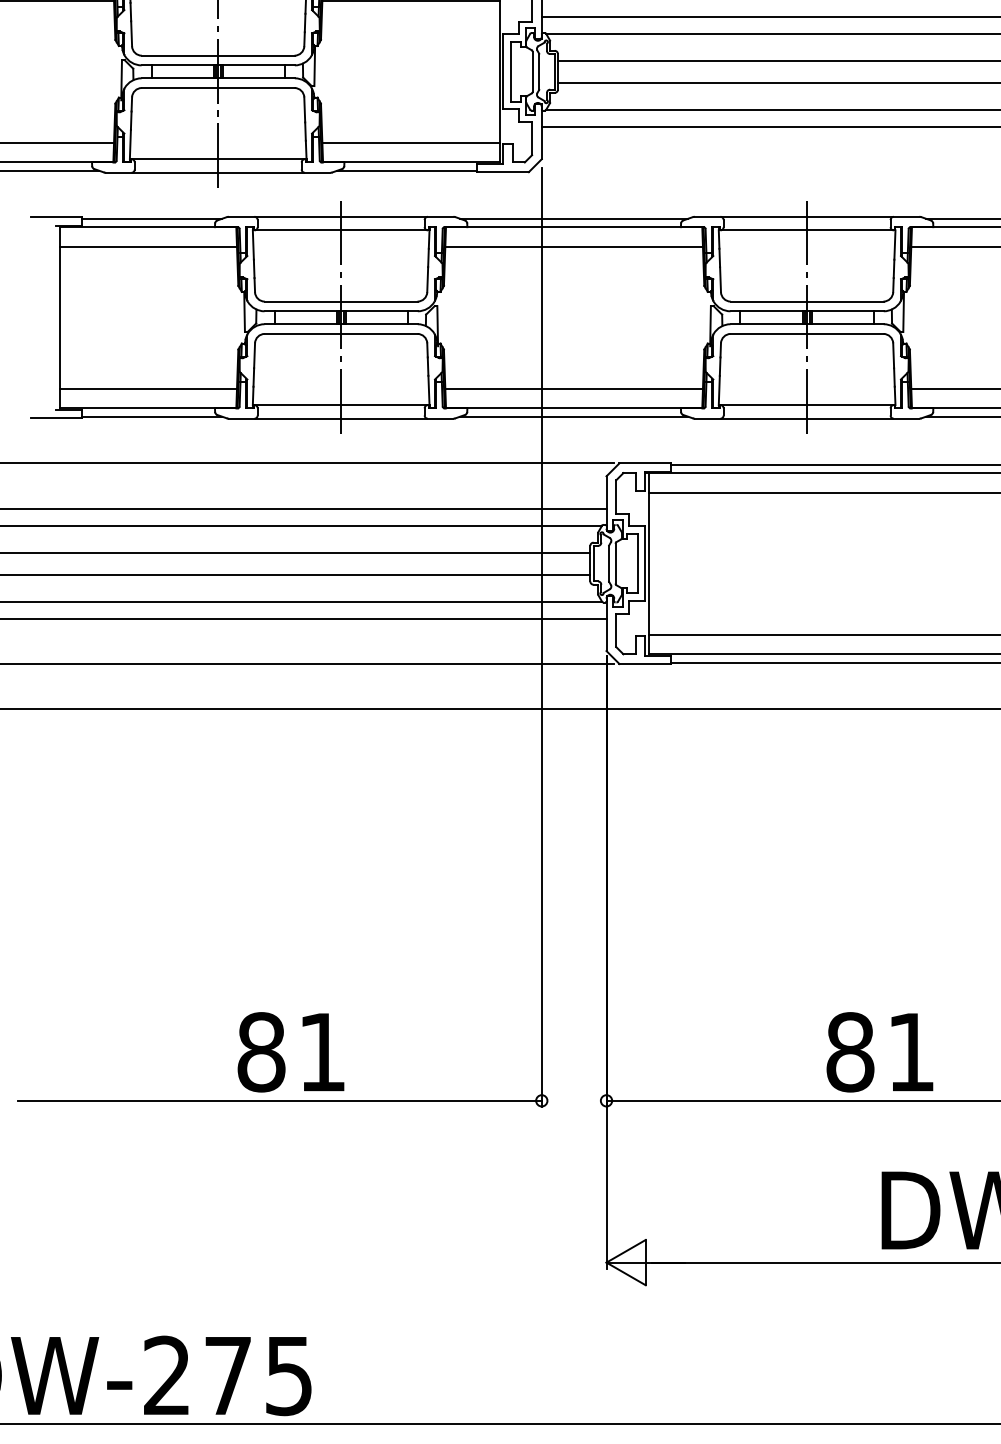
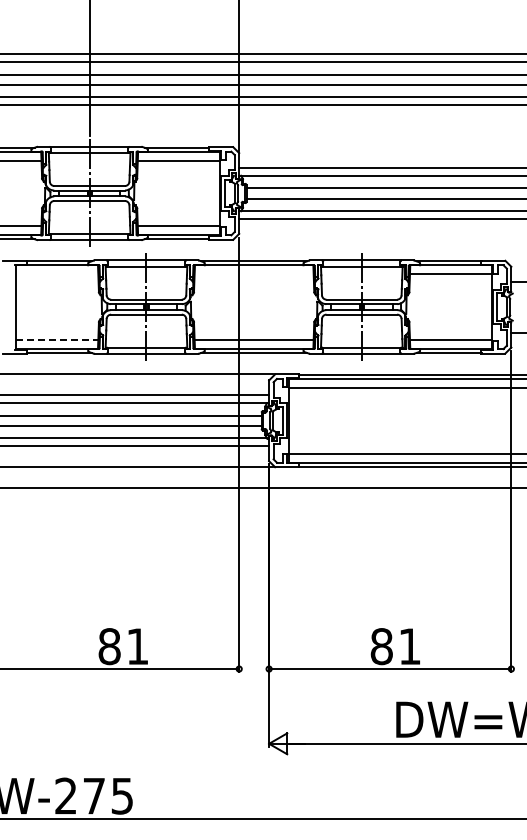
line: (148, 247) -> (57, 274), removed
line: (572, 247) -> (253, 274), removed
line: (148, 389) -> (57, 340), solid -> dashed

